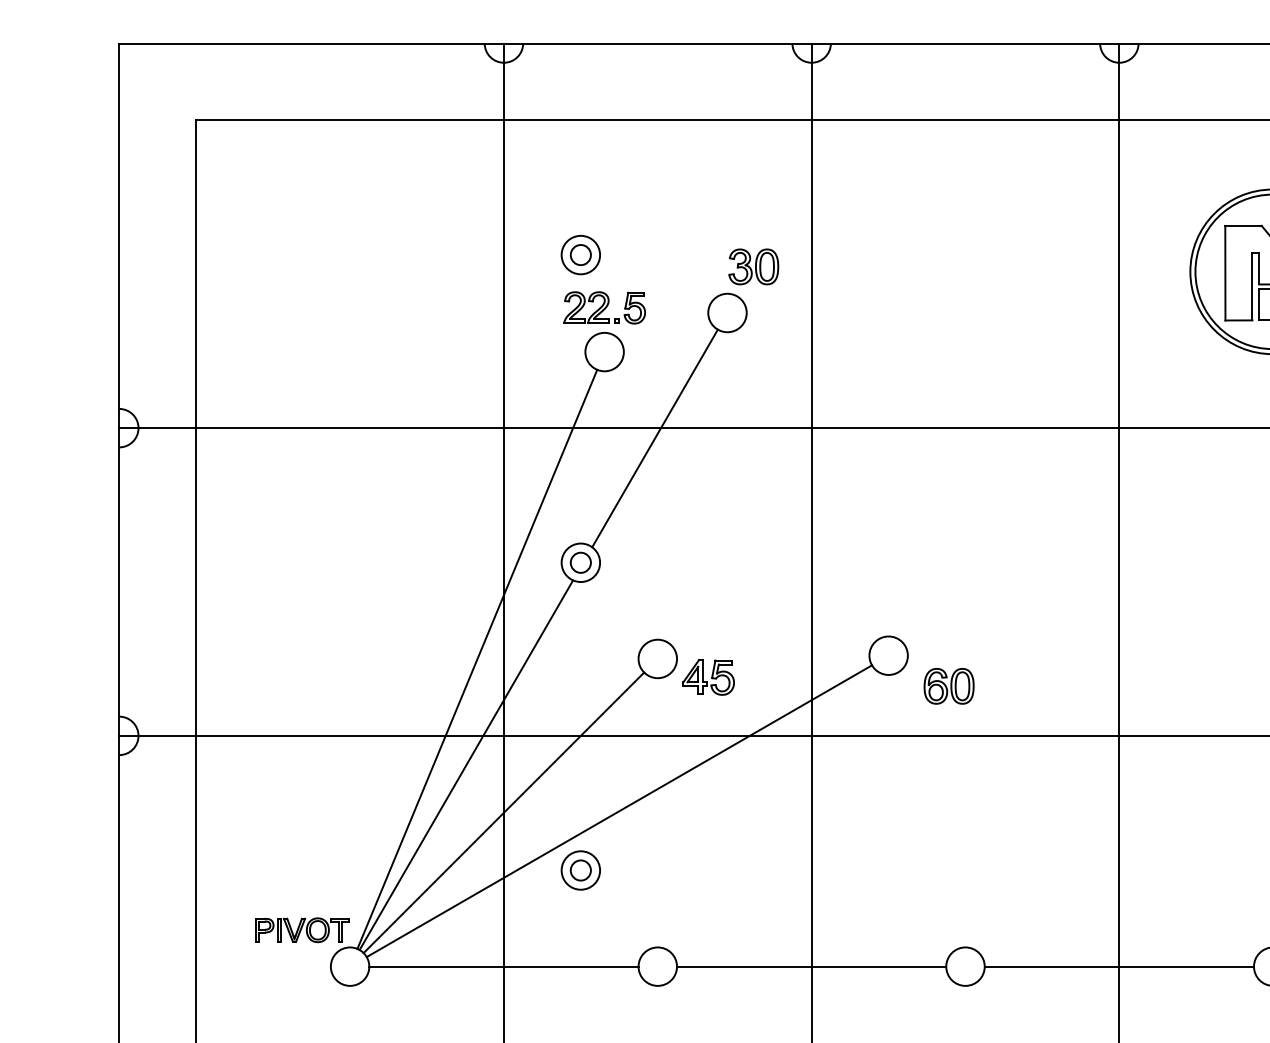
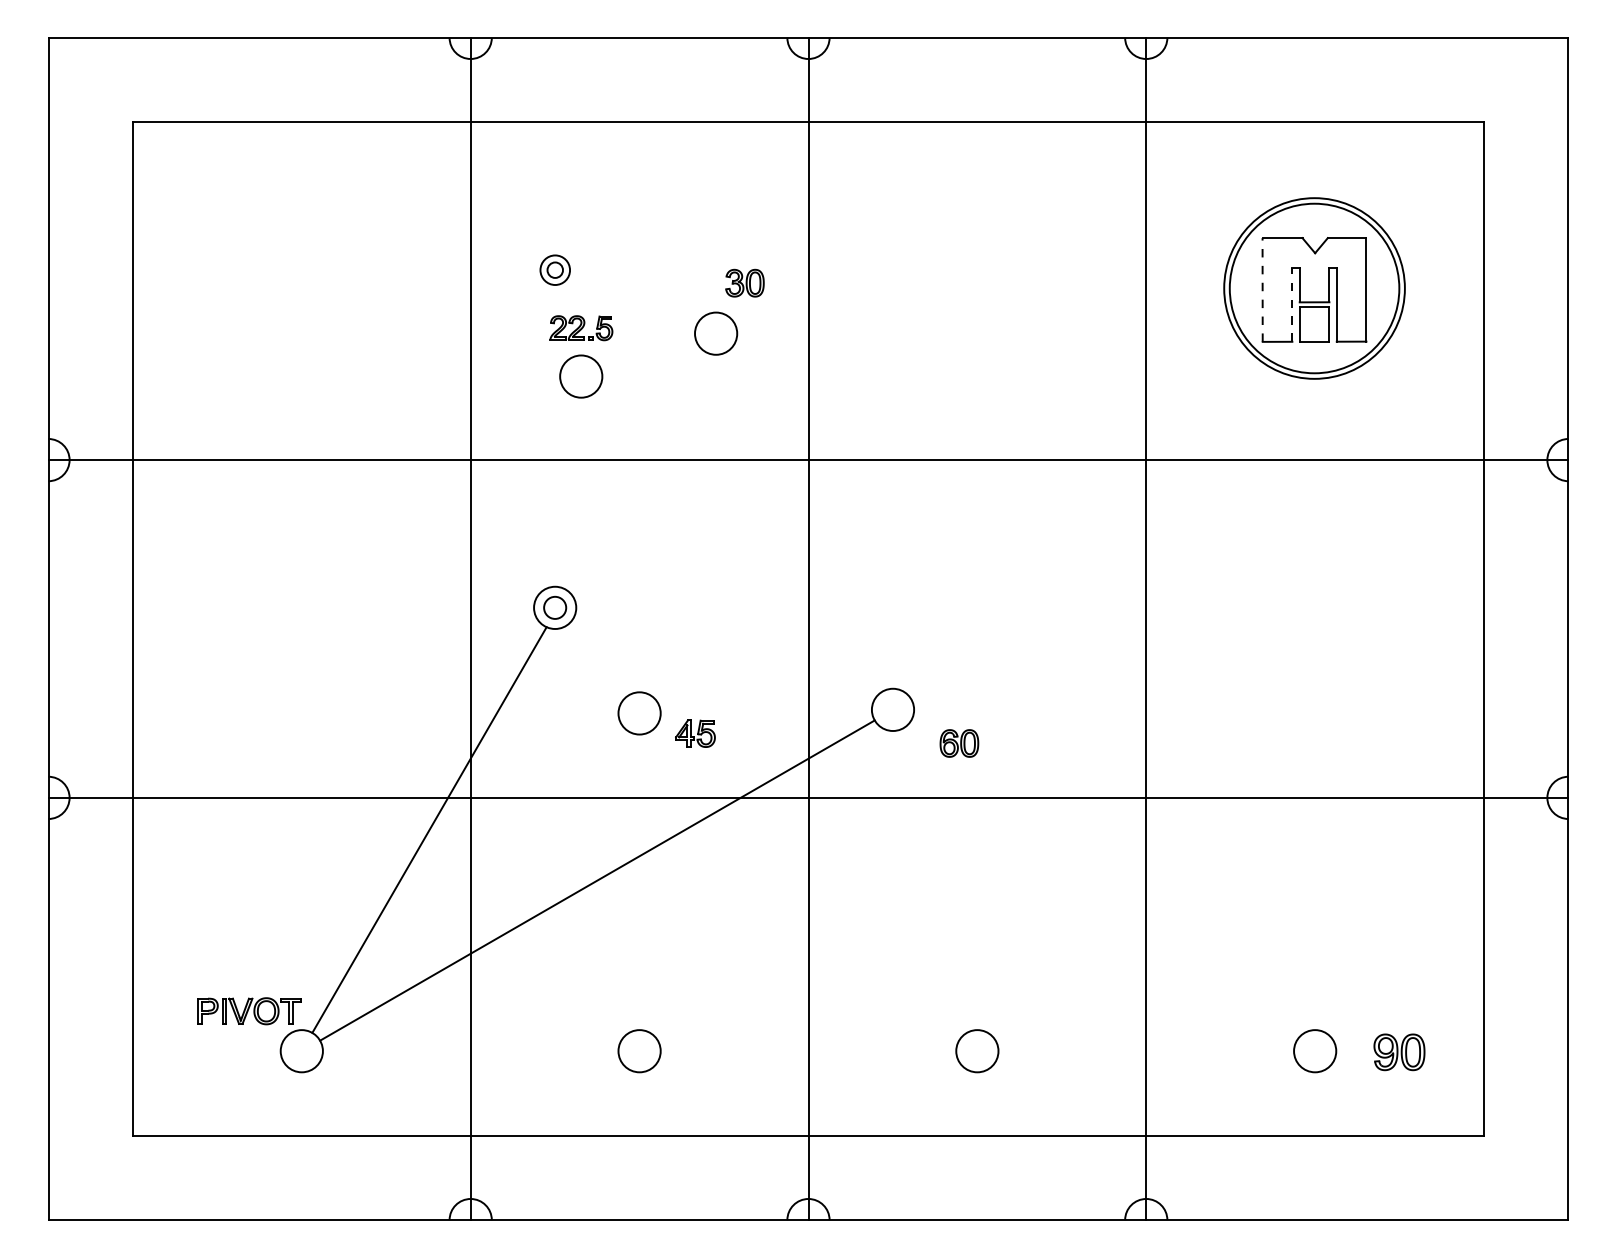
part: (581, 255) -> (555, 270), size x0.7
part: (753, 267) -> (744, 283), size x0.7
line: (1225, 273) -> (1262, 290), solid -> dashed
line: (1252, 286) -> (1292, 304), solid -> dashed
part: (604, 308) -> (581, 328), size x0.7
line: (654, 437) -> (636, 470), removed
line: (477, 659) -> (441, 713), removed
part: (708, 677) -> (695, 733), size x0.7
part: (949, 686) -> (959, 743), size x0.7
line: (503, 812) -> (470, 882), removed
part: (581, 870) -> (555, 945), removed
line: (503, 966) -> (470, 1051), removed
line: (811, 966) -> (808, 1051), removed
line: (1119, 966) -> (1146, 1051), removed

